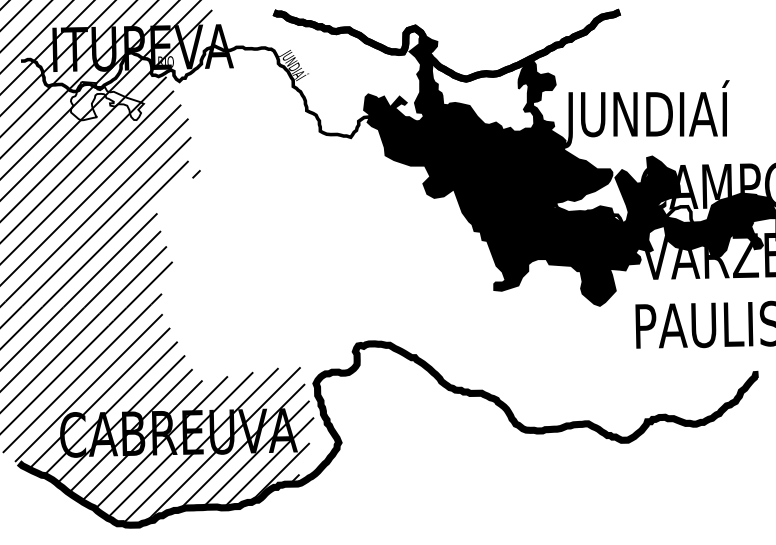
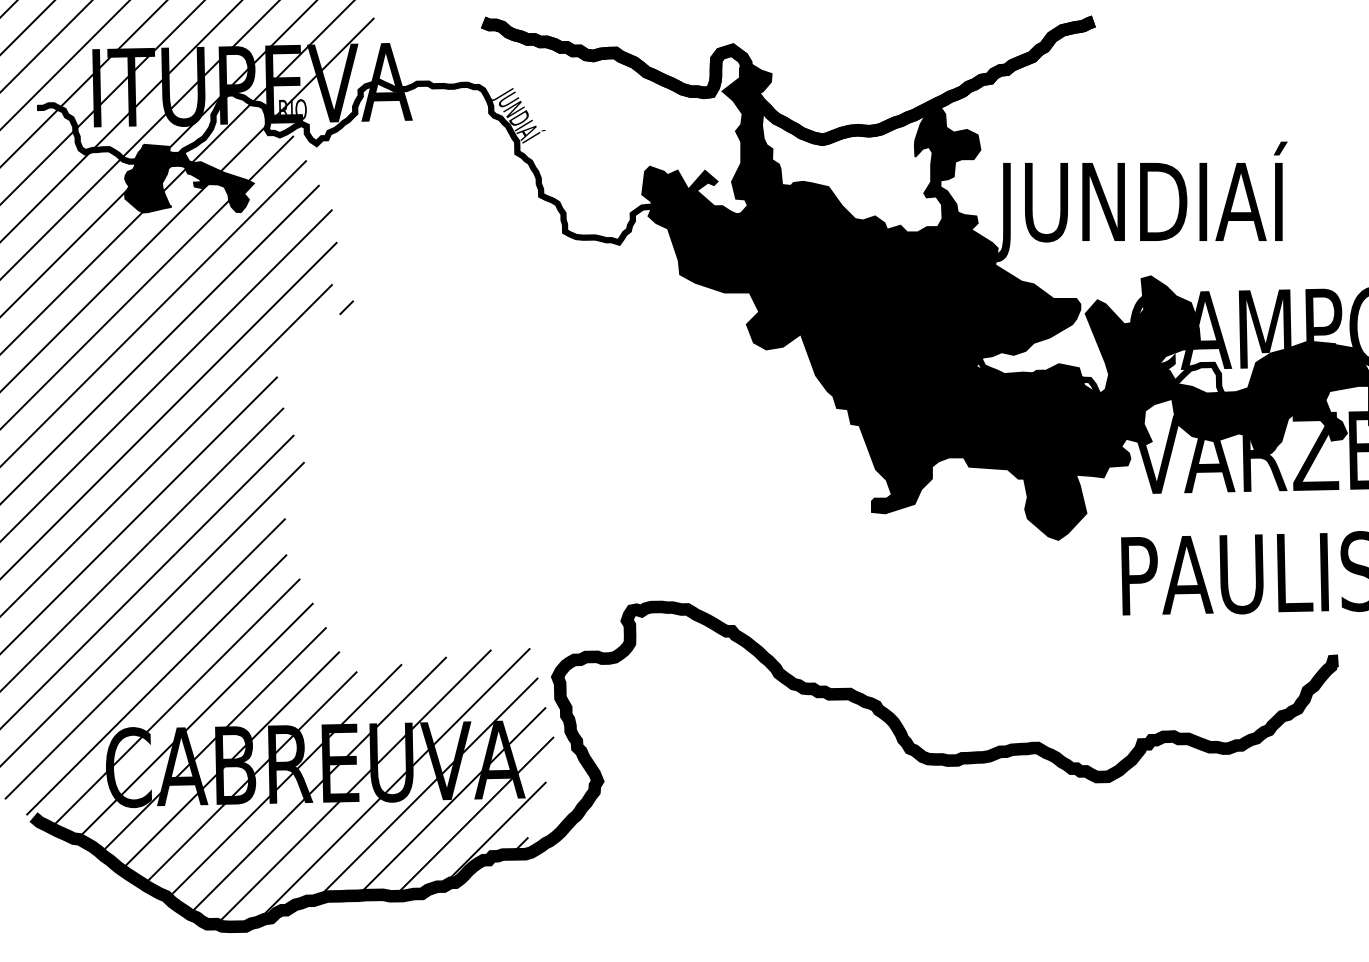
fill: (106, 100) -> (187, 177), added

